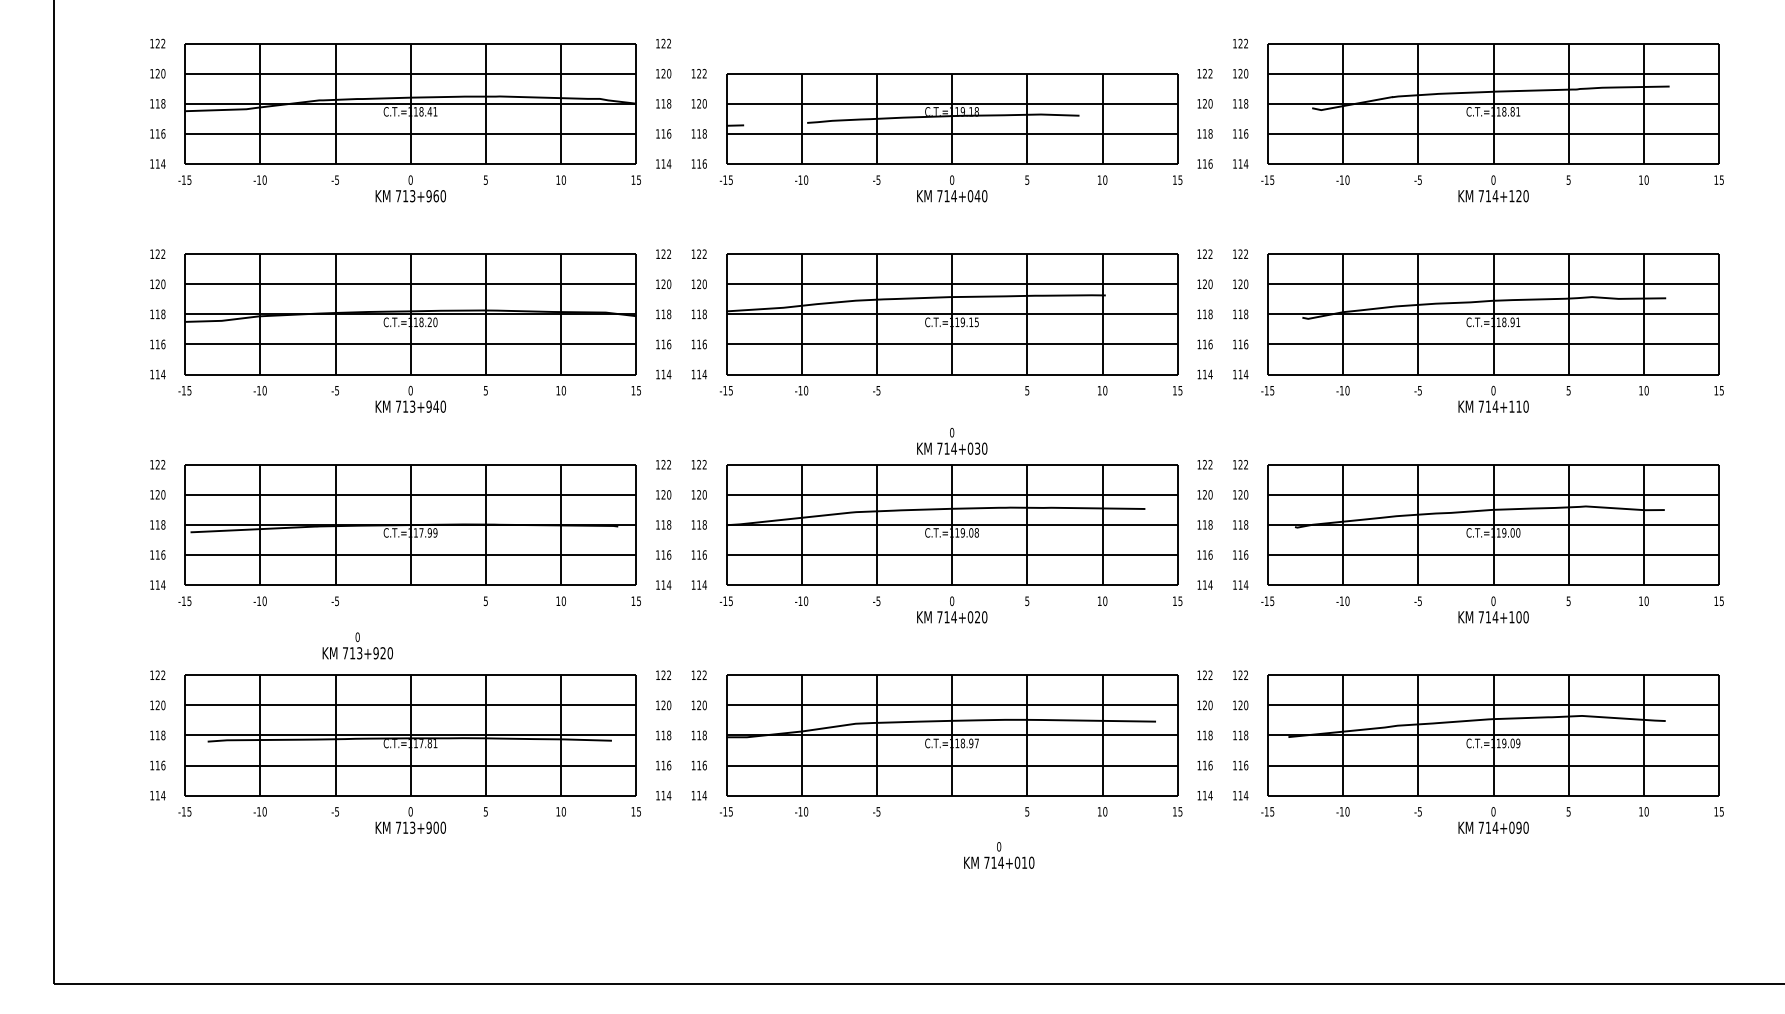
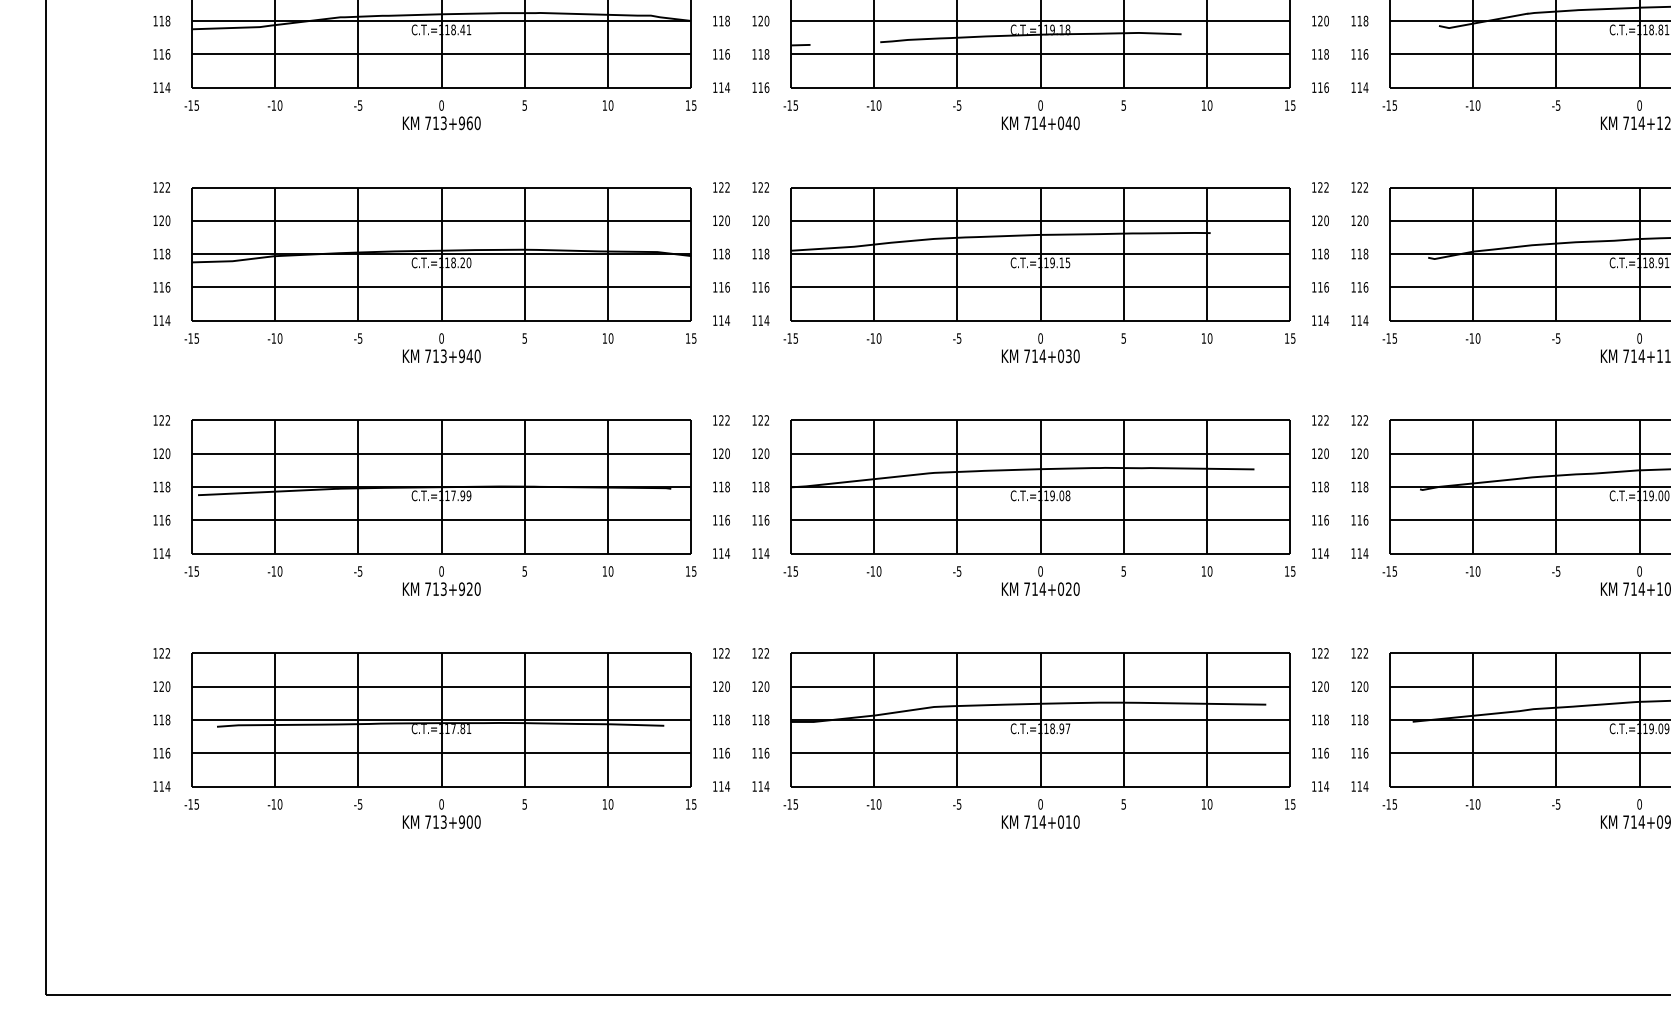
text: (952, 441) -> (1041, 348), moved
text: (357, 645) -> (441, 580), moved
text: (999, 855) -> (1041, 814), moved

